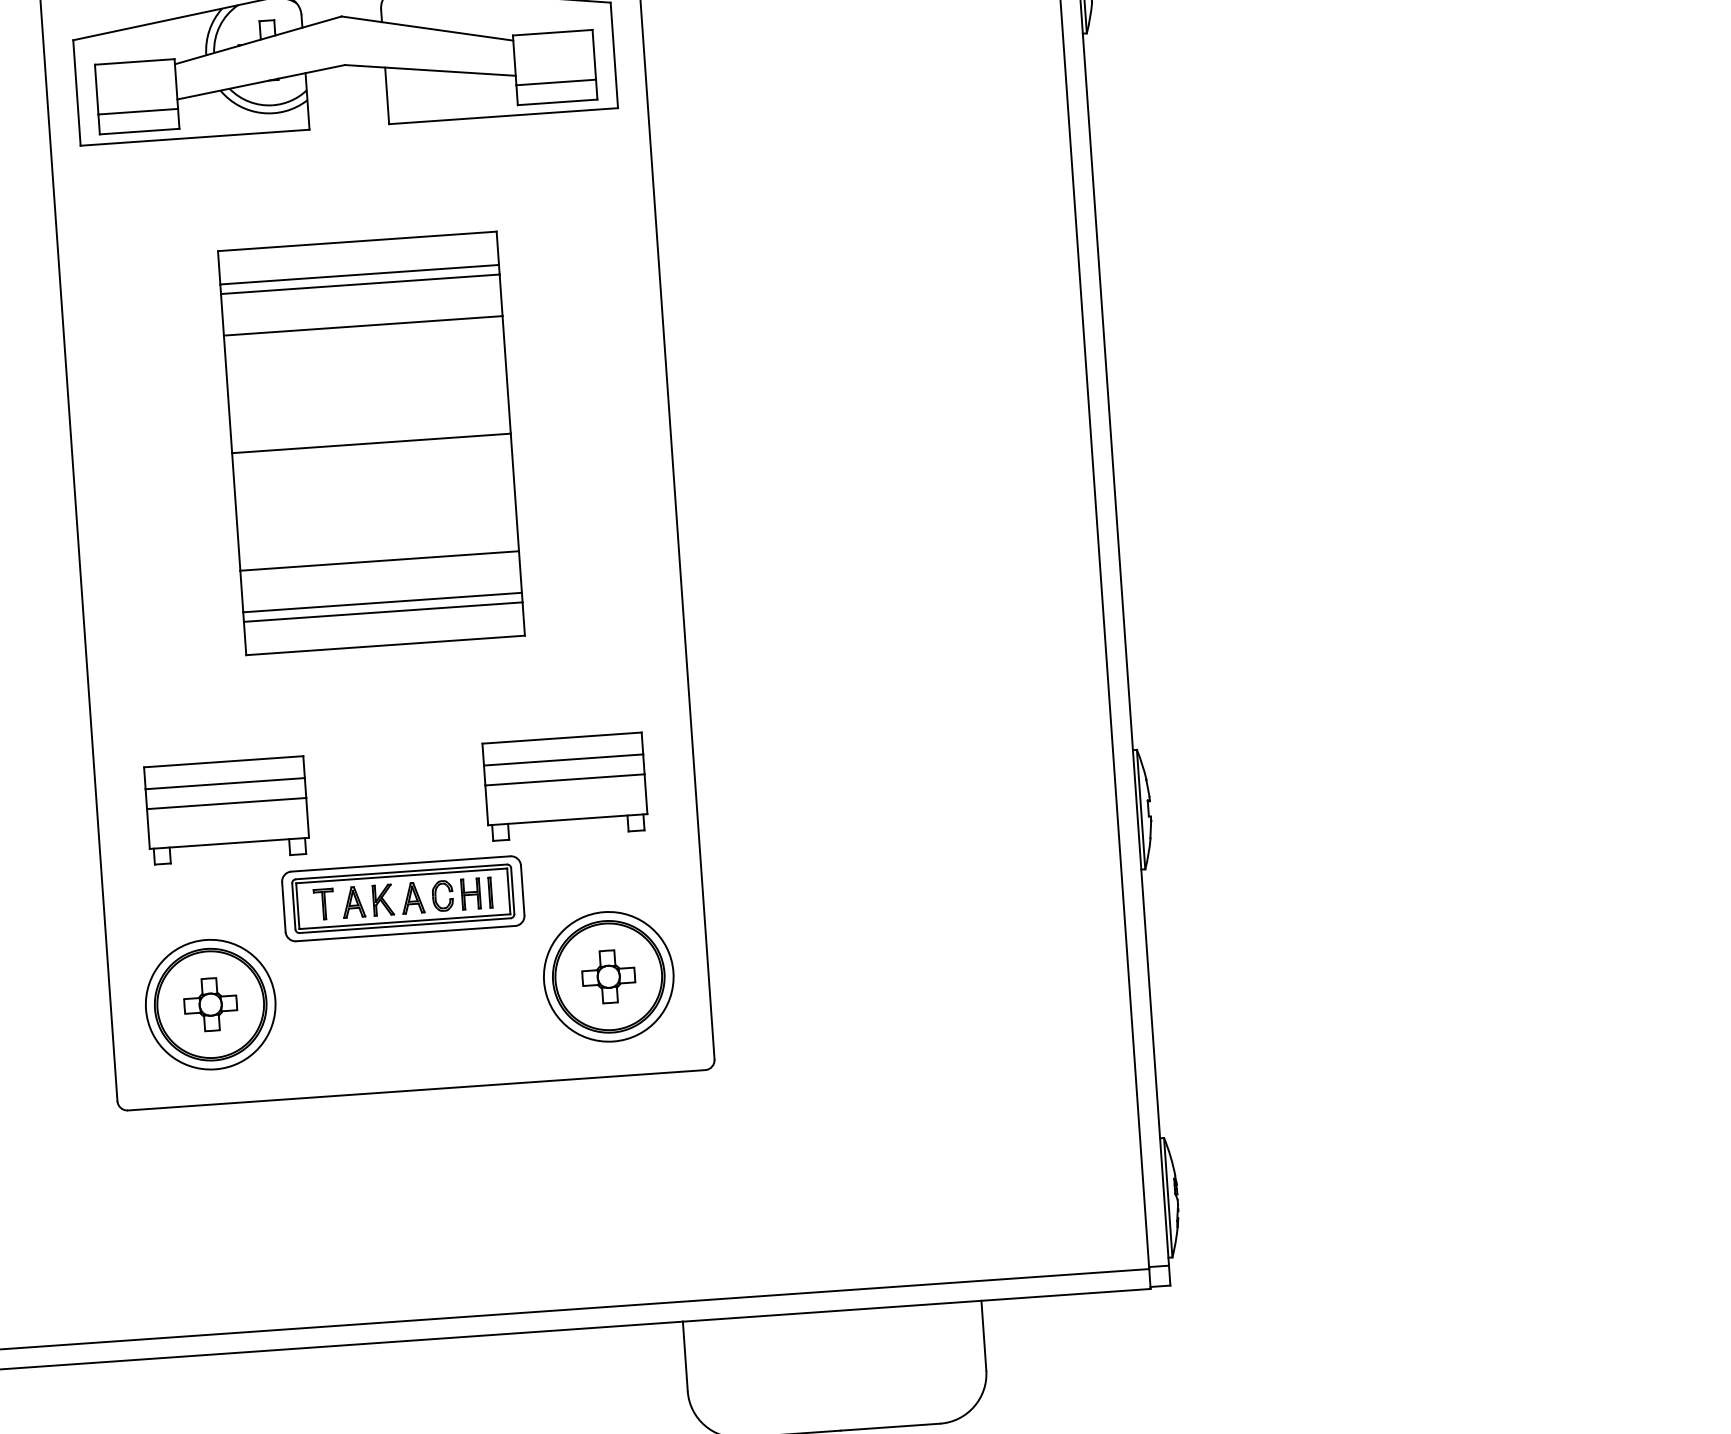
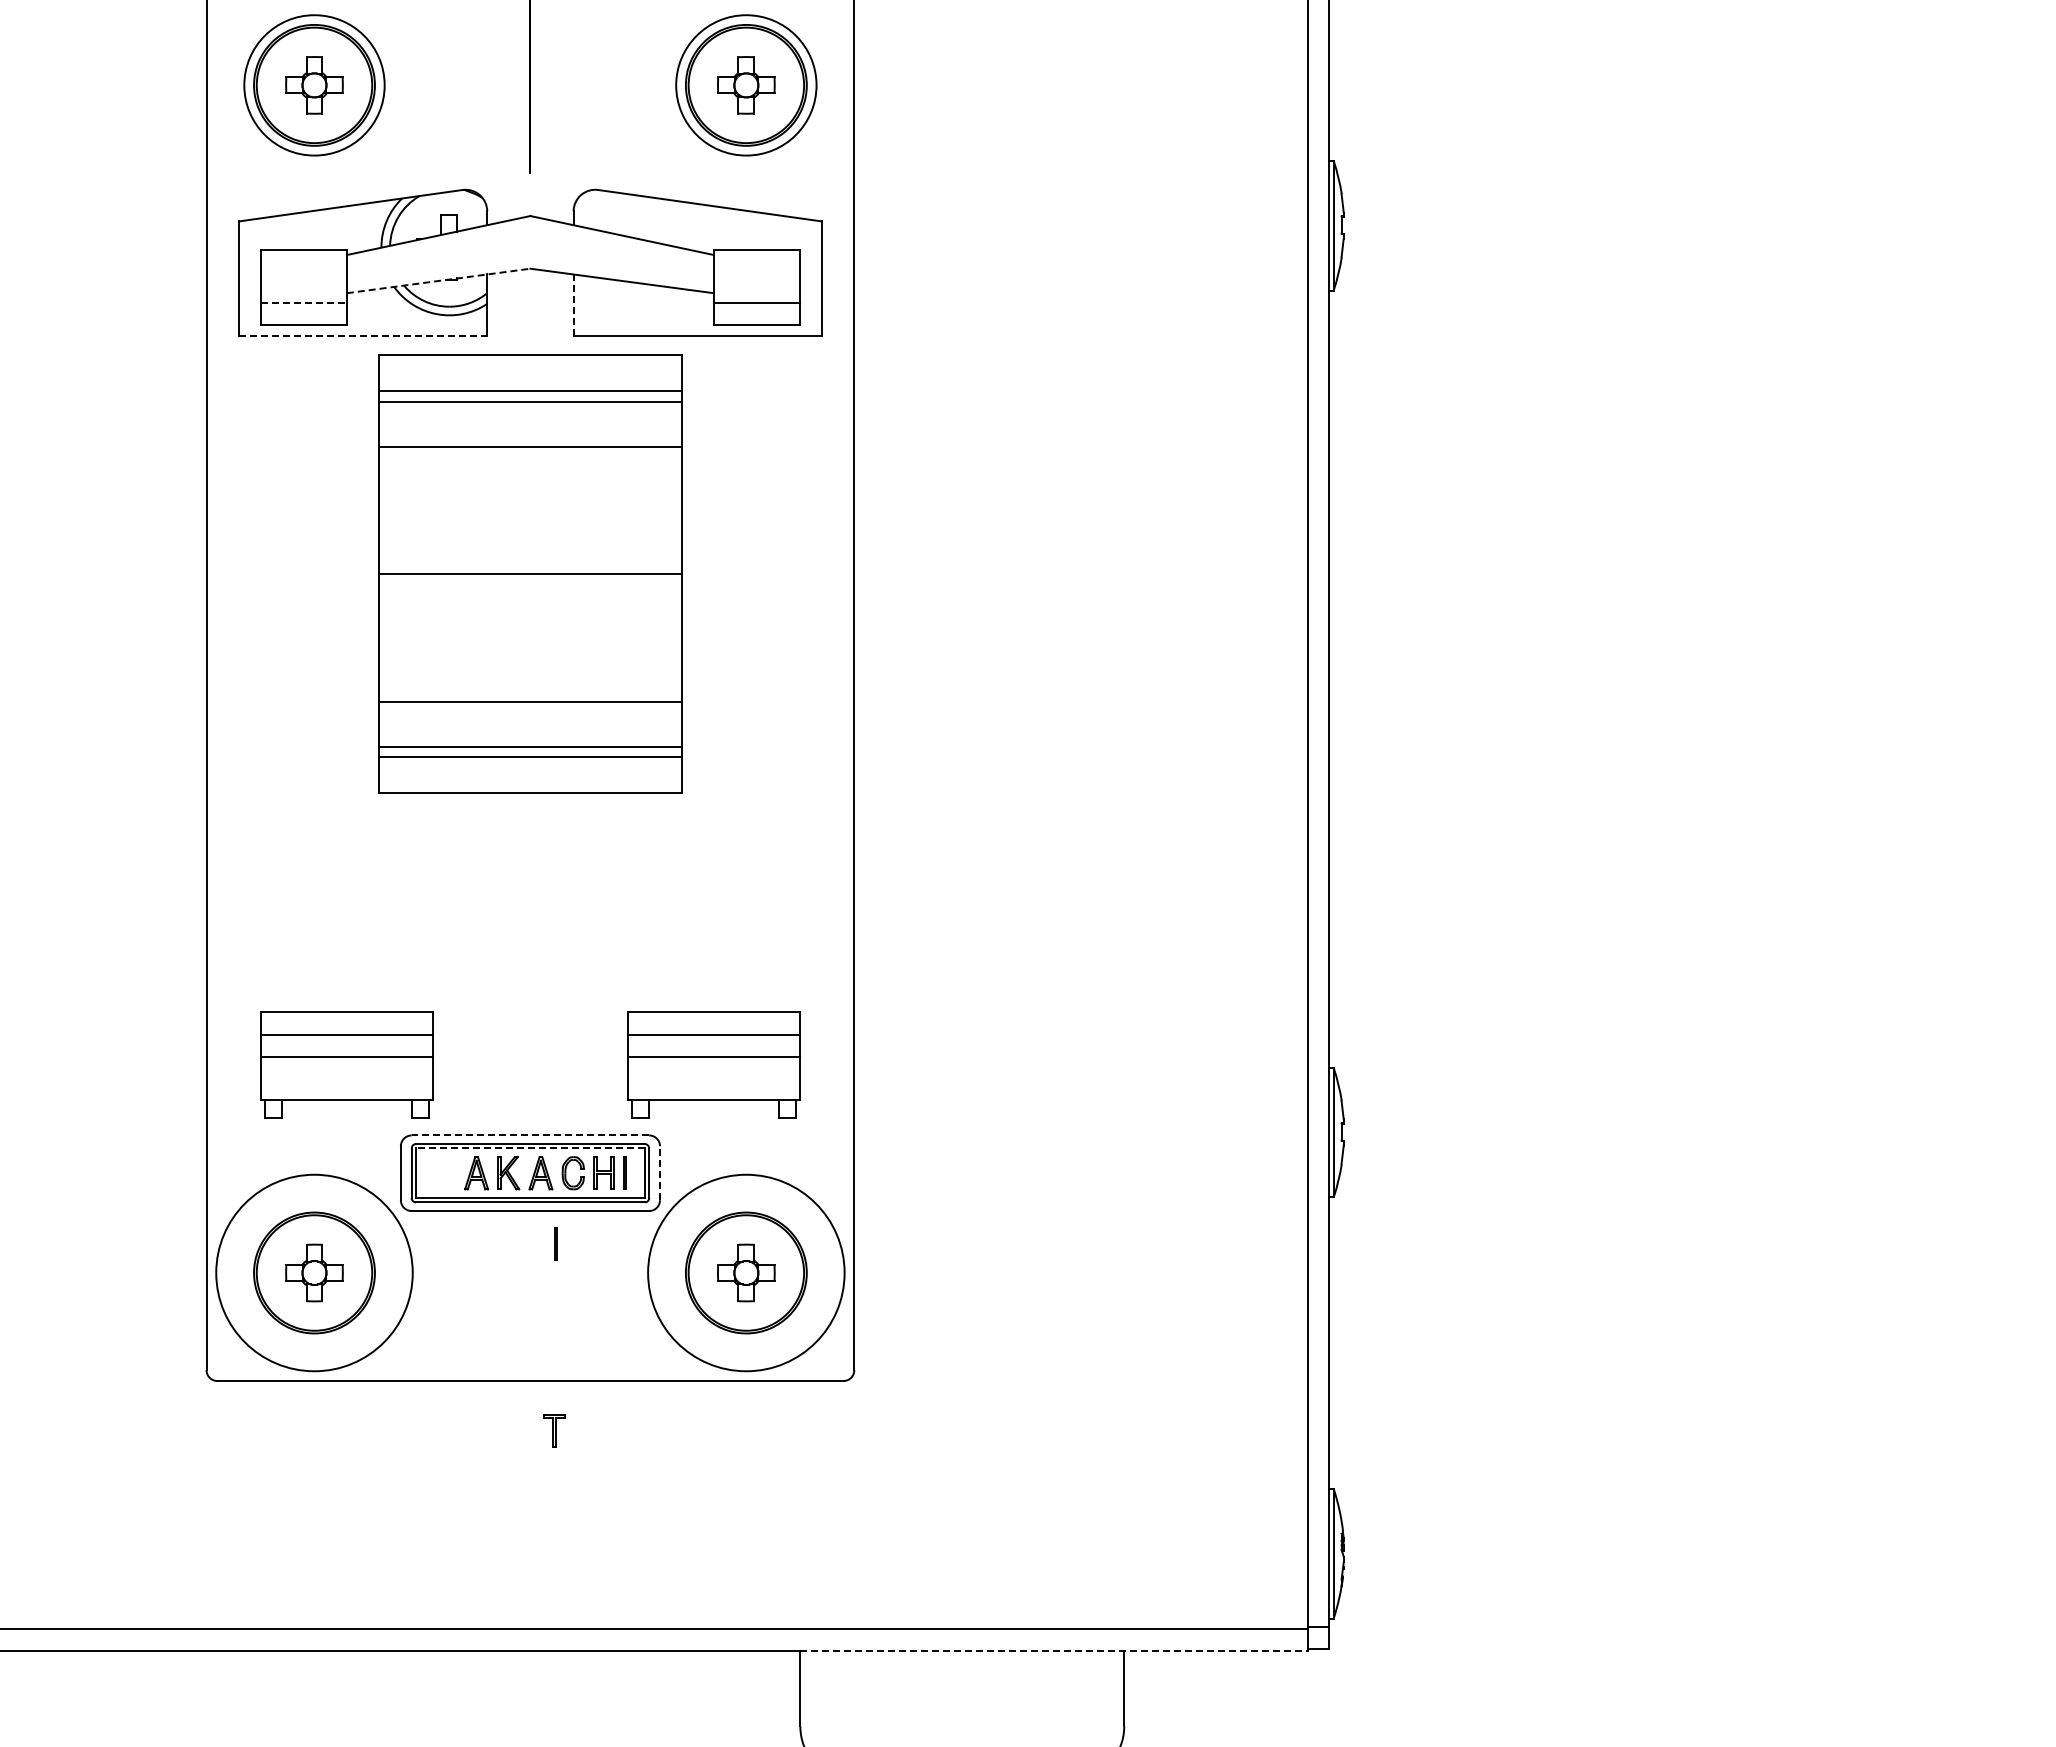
line: (261, 81) -> (438, 280), solid -> dashed
line: (387, 96) -> (573, 305), solid -> dashed
line: (139, 111) -> (304, 303), solid -> dashed
line: (195, 137) -> (363, 335), solid -> dashed
part: (371, 442) -> (530, 573), moved
line: (400, 863) -> (530, 1135), solid -> dashed
line: (400, 876) -> (529, 1148), solid -> dashed
line: (522, 890) -> (659, 1173), solid -> dashed
part: (324, 903) -> (554, 1430), moved
line: (430, 961) -> (555, 1243), added
circle: (608, 976) -> (746, 1272), size x1.4
circle: (210, 1004) -> (314, 1272), size x1.4
line: (917, 1304) -> (1054, 1650), solid -> dashed

